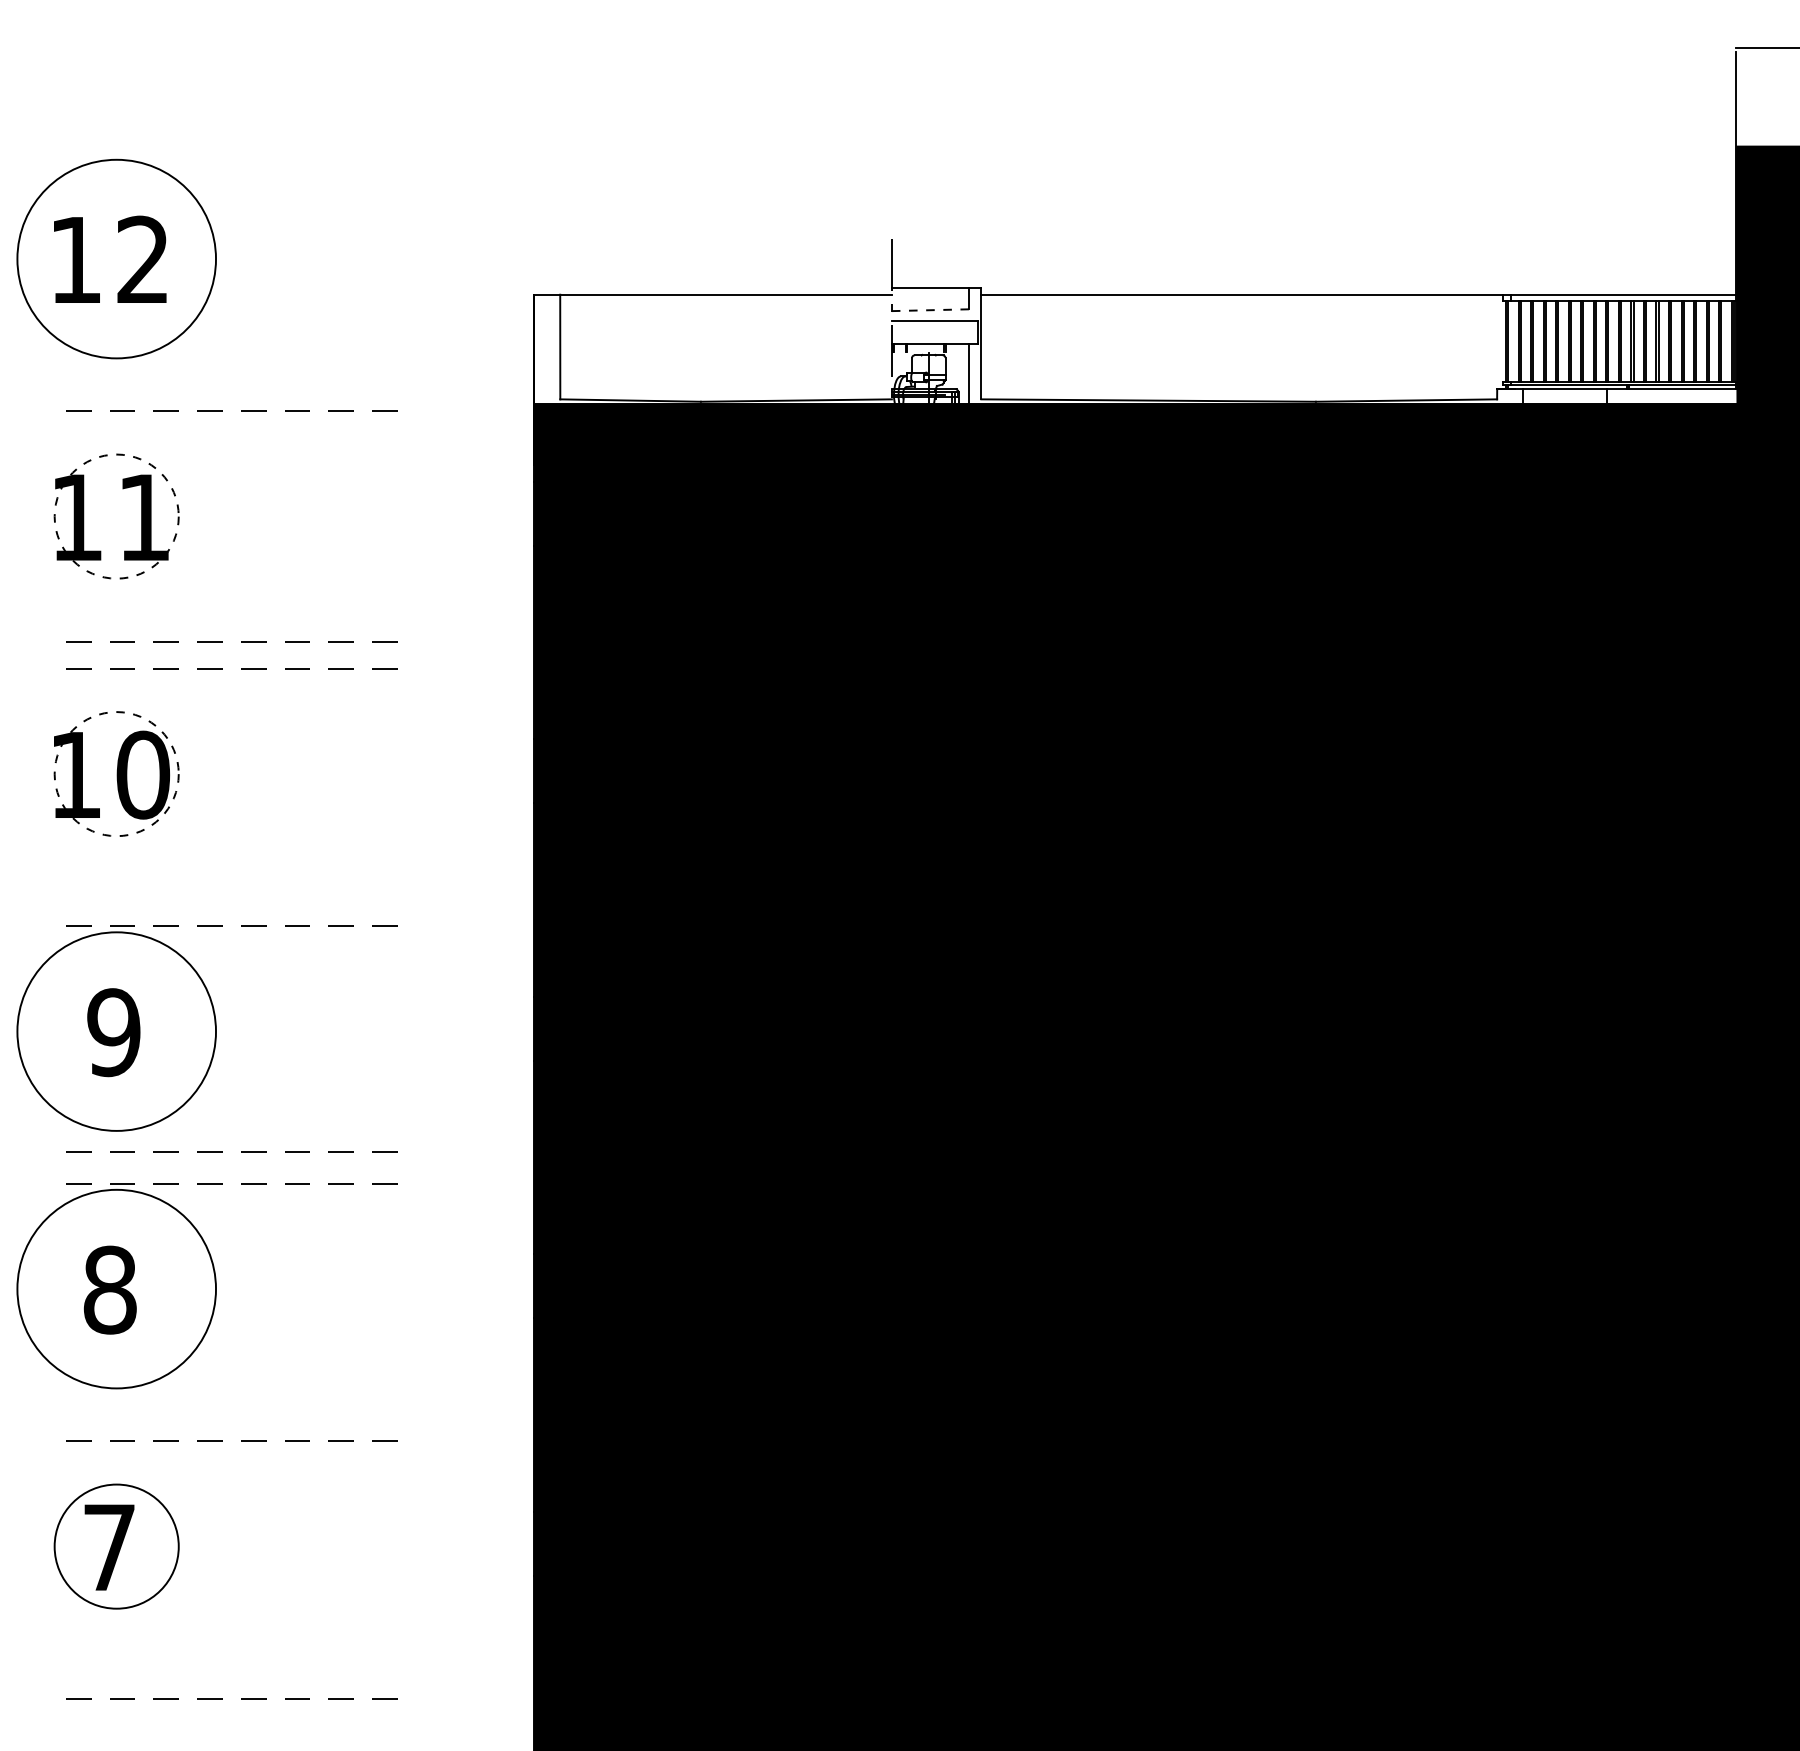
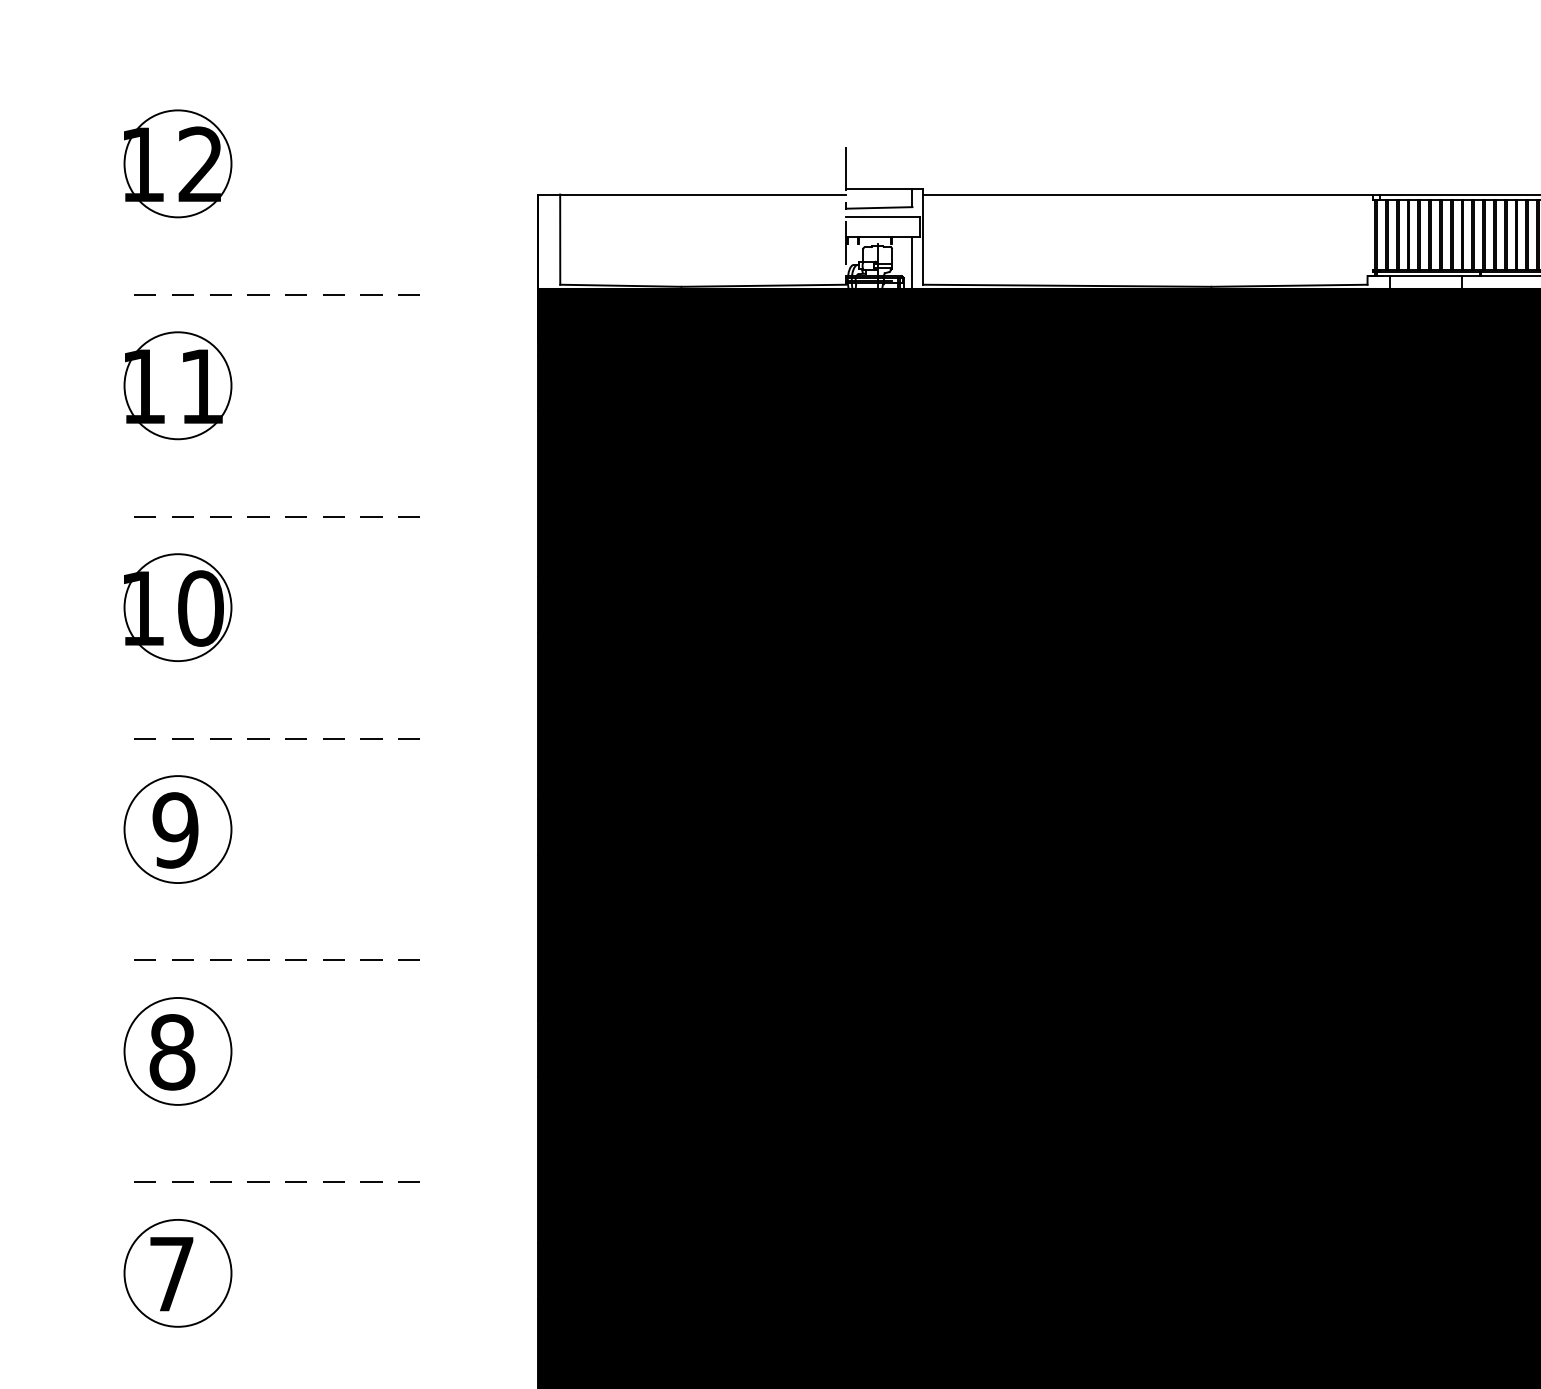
circle: (116, 259) -> (177, 164), size x0.62
line: (930, 310) -> (879, 208), dashed -> solid
circle: (116, 516) -> (177, 385), dashed -> solid
line: (222, 641) -> (269, 493), removed
circle: (116, 774) -> (177, 608), dashed -> solid
circle: (116, 1031) -> (177, 829), size x0.62
line: (222, 1151) -> (269, 932), removed
circle: (116, 1289) -> (177, 1051), size x0.62

